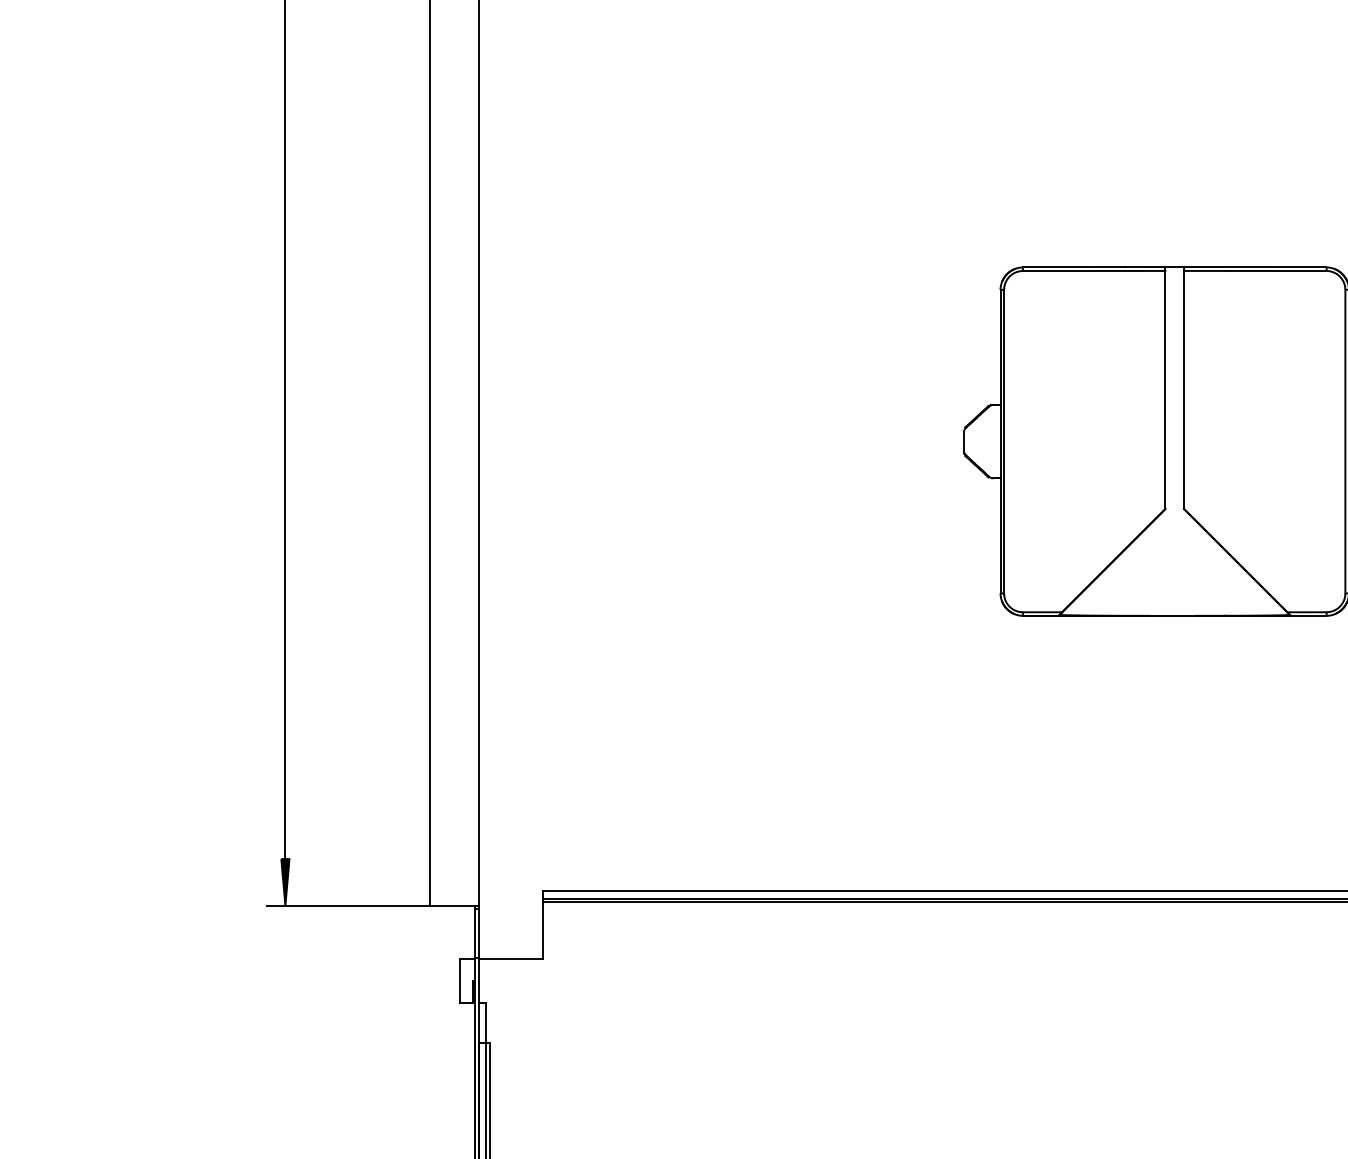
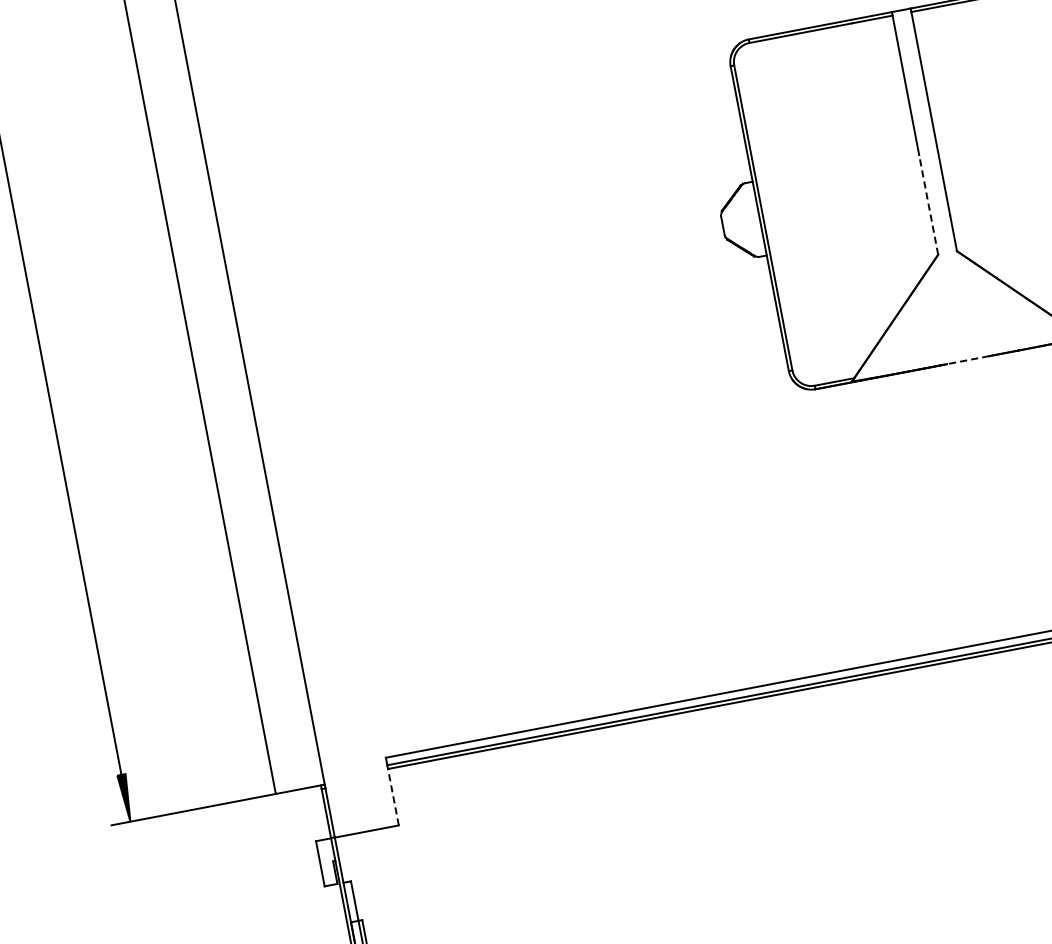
line: (1165, 459) -> (928, 204), solid -> dashed
line: (1174, 615) -> (967, 359), solid -> dashed
line: (542, 929) -> (393, 796), solid -> dashed

